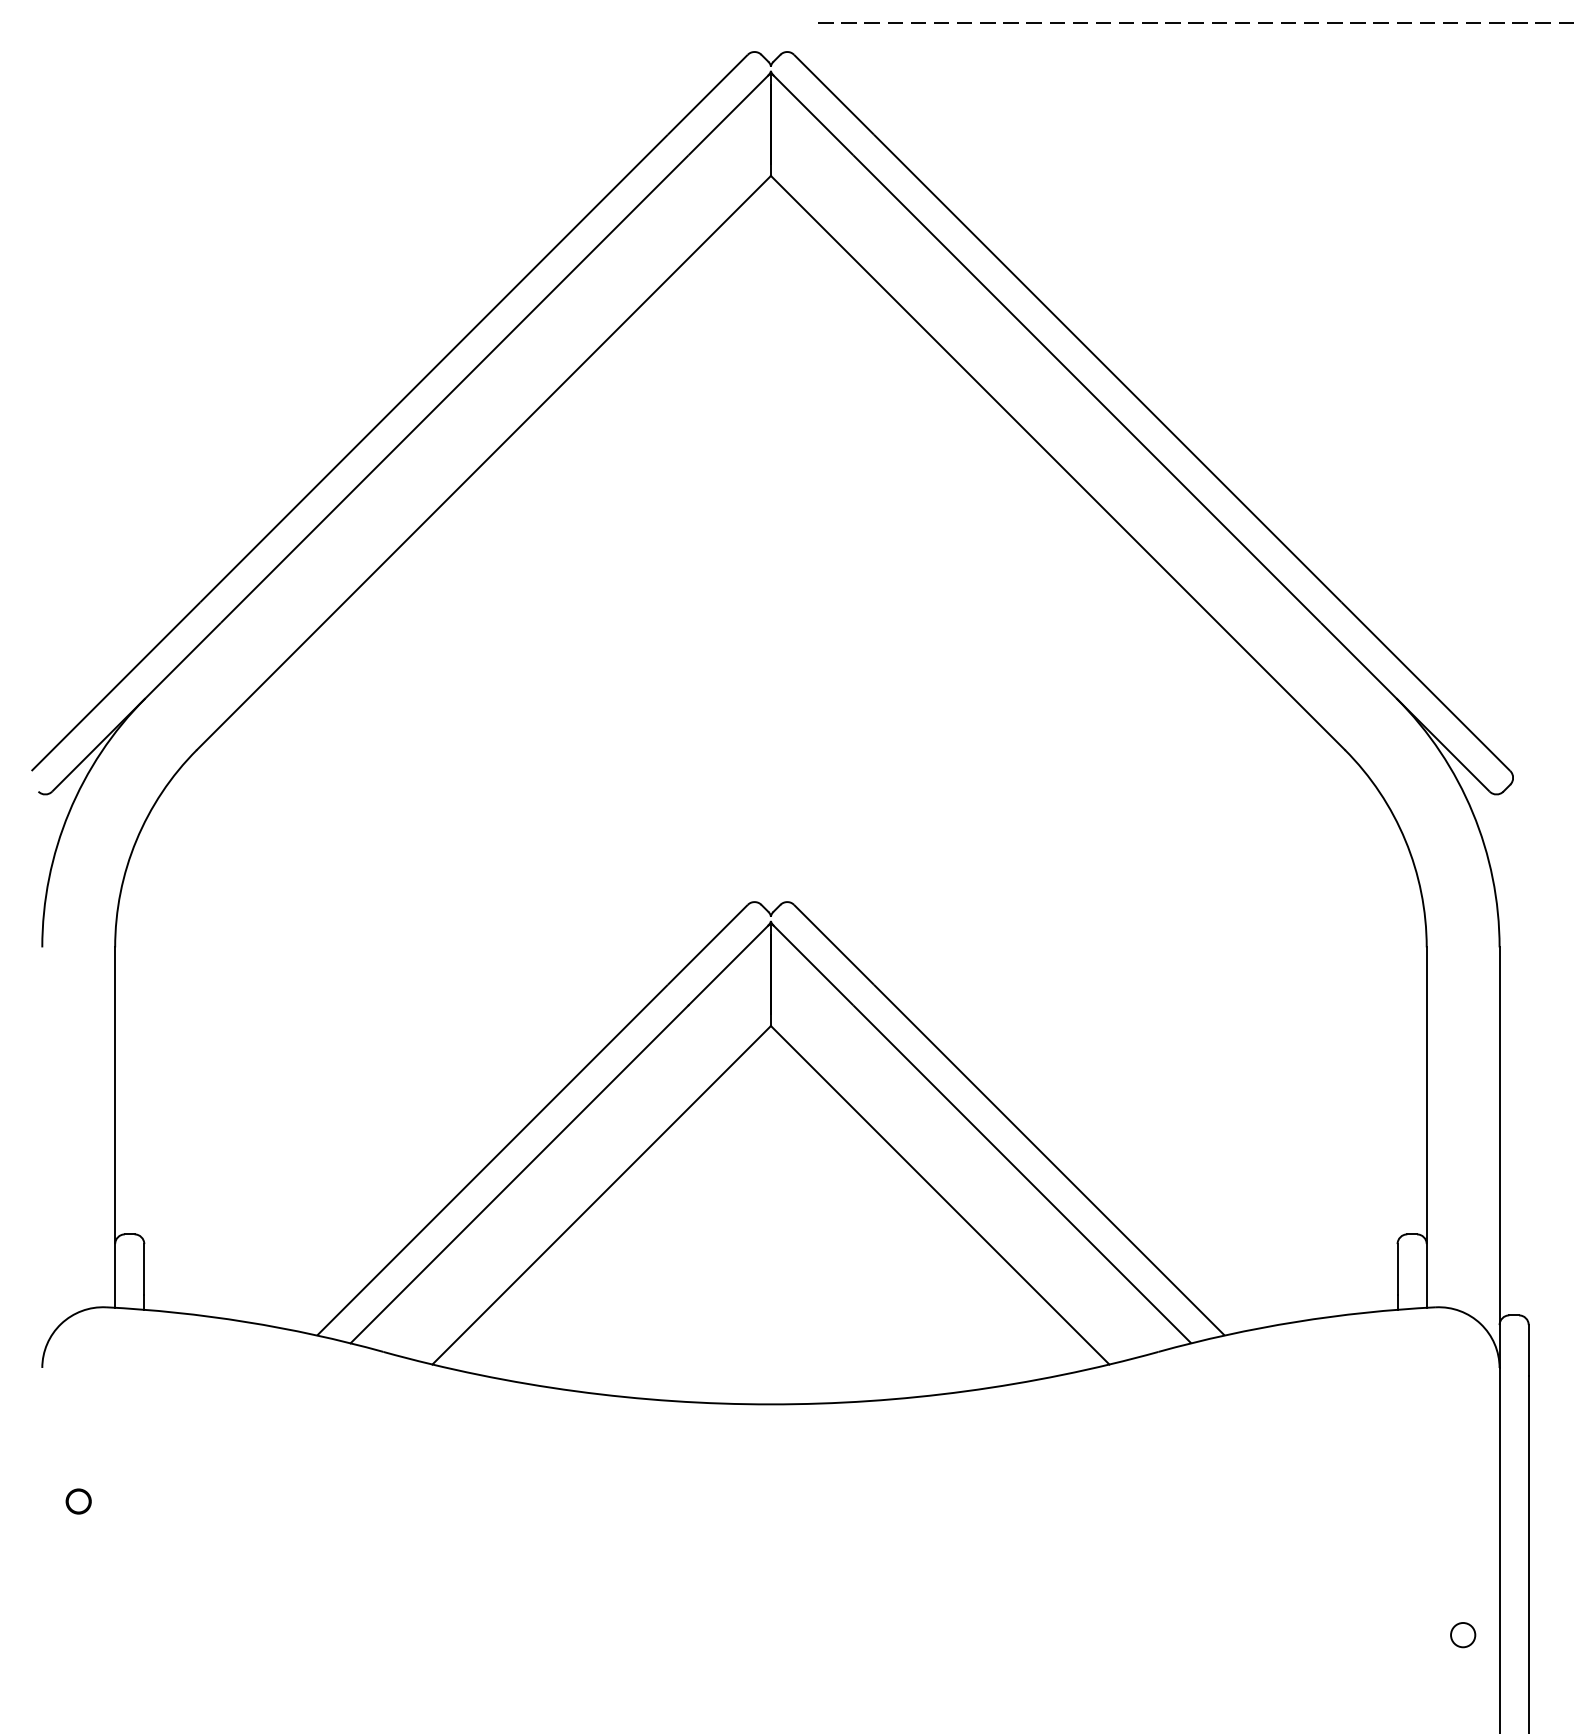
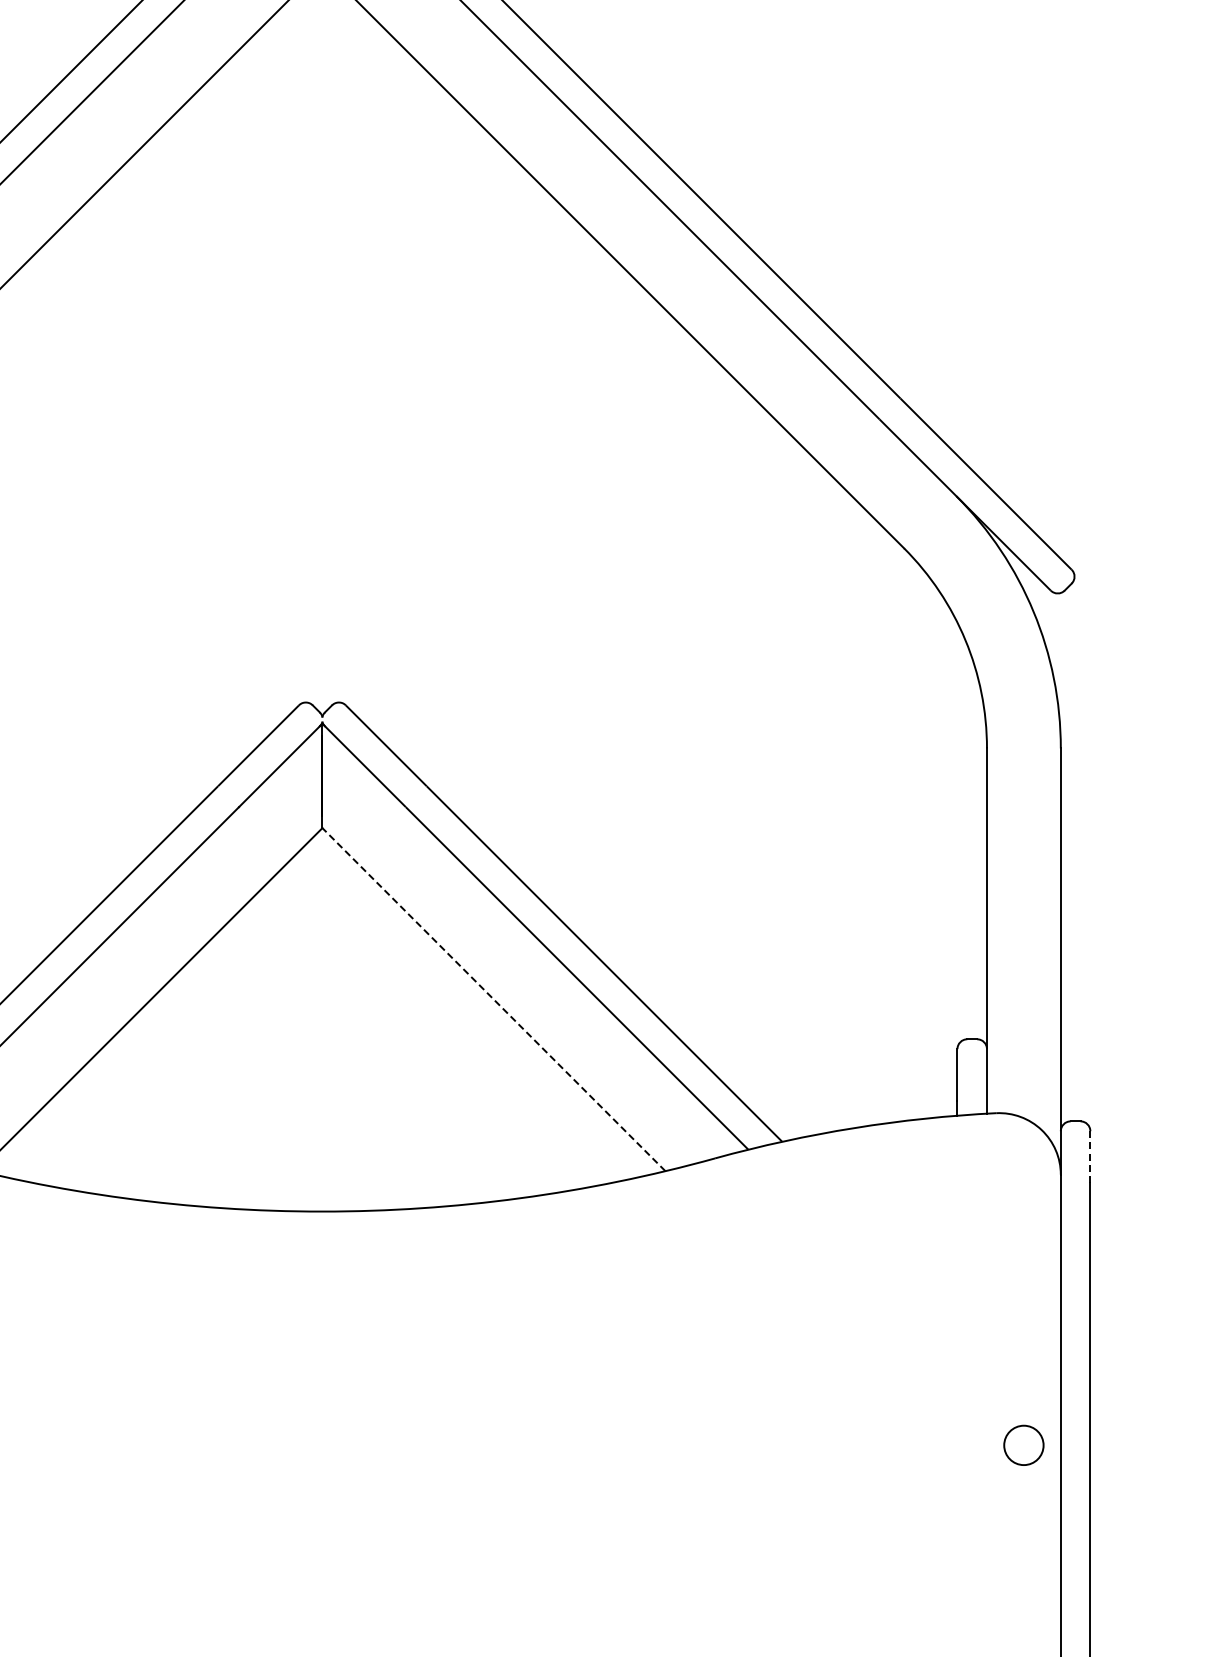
line: (939, 1194) -> (493, 998), solid -> dashed
line: (1528, 1350) -> (1090, 1156), solid -> dashed
circle: (1463, 1634) -> (1024, 1444), size x1.6

